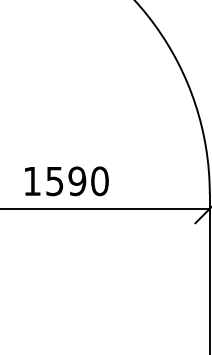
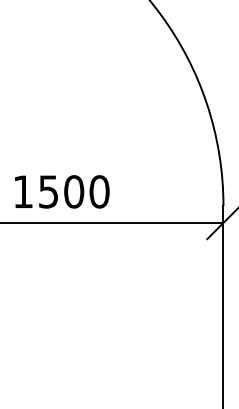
text: (77, 181) -> (74, 191), 1590 -> 1500

